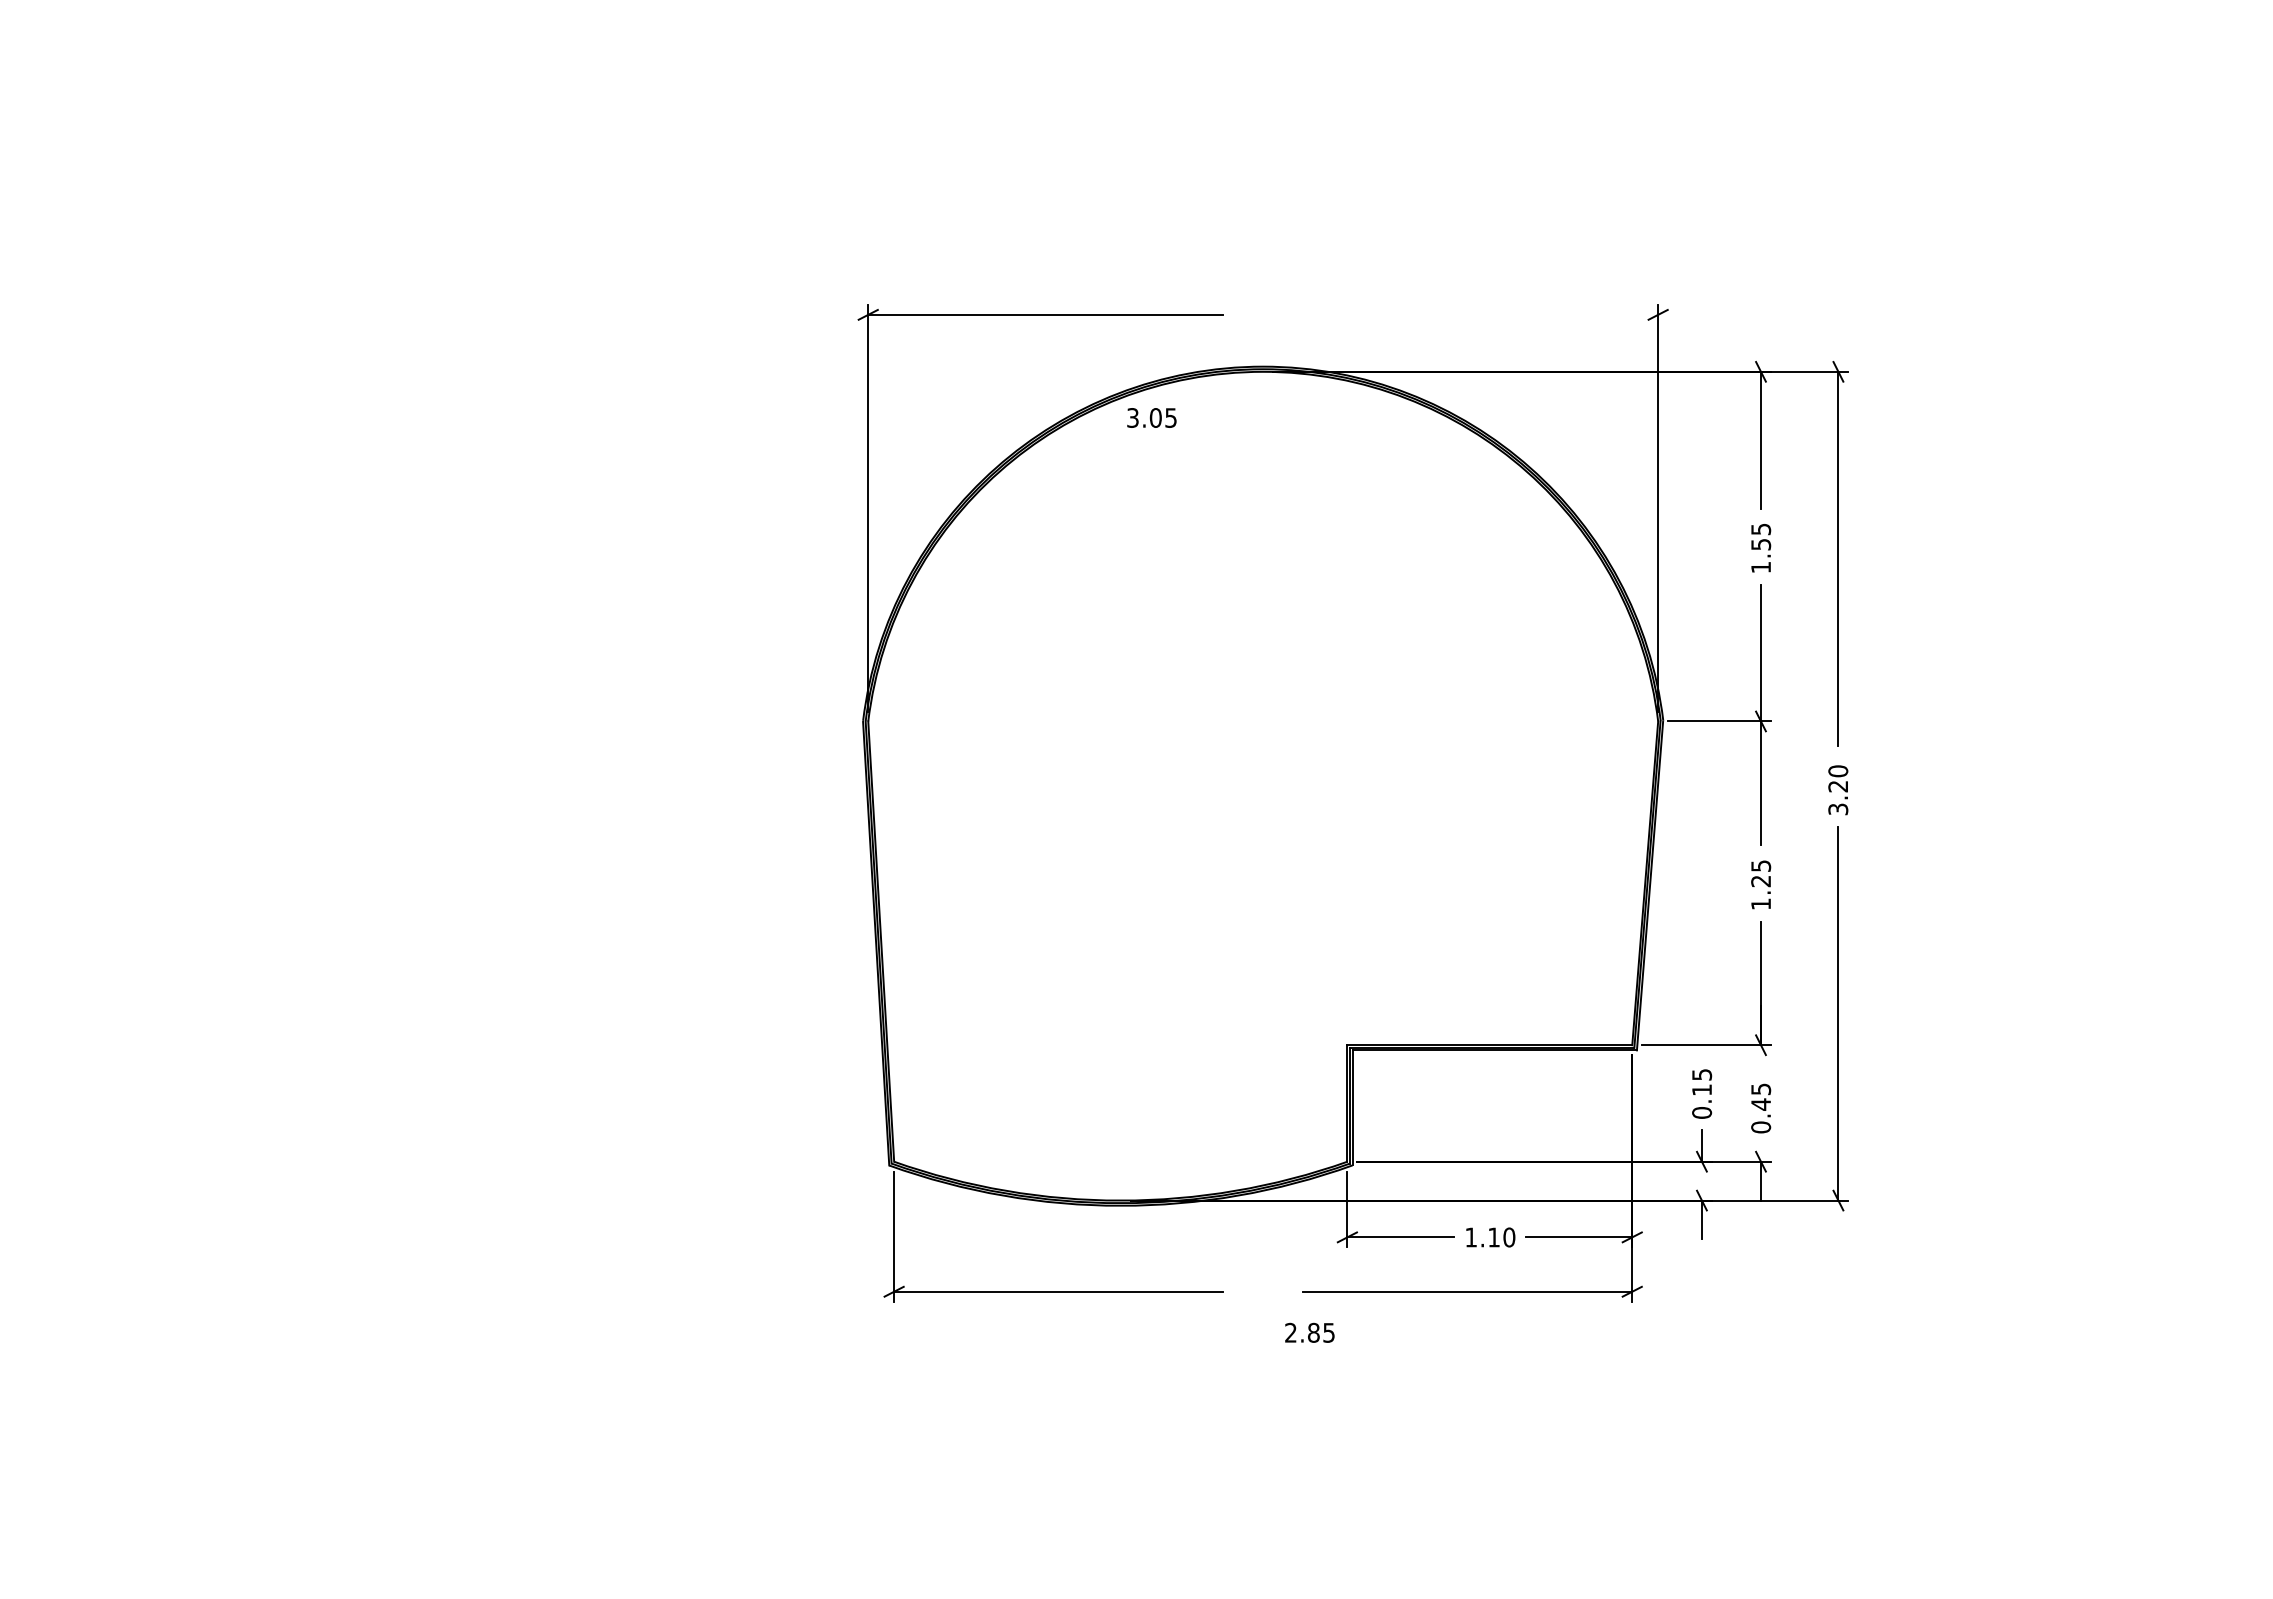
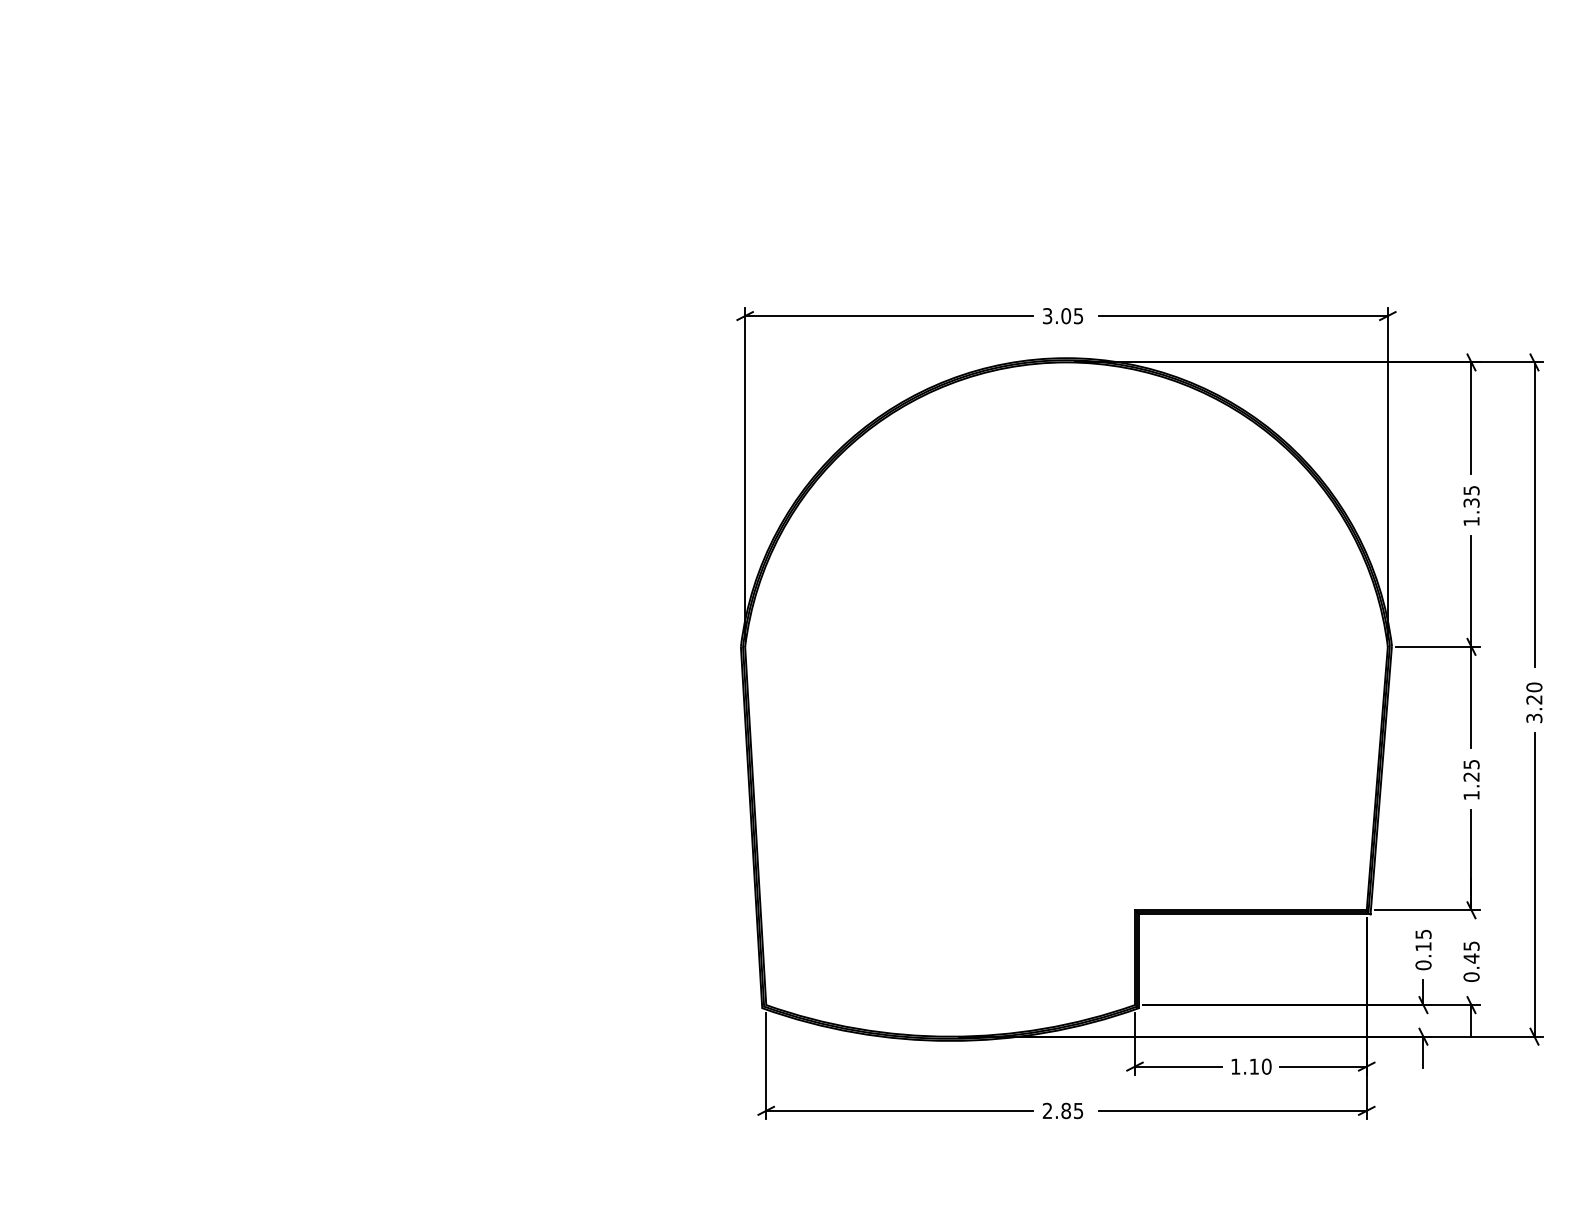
line: (1480, 314) -> (1243, 315), added
text: (1151, 417) -> (1062, 315), moved
text: (1760, 544) -> (1471, 502), 1.55 -> 1.35
text: (1309, 1332) -> (1062, 1110), moved

